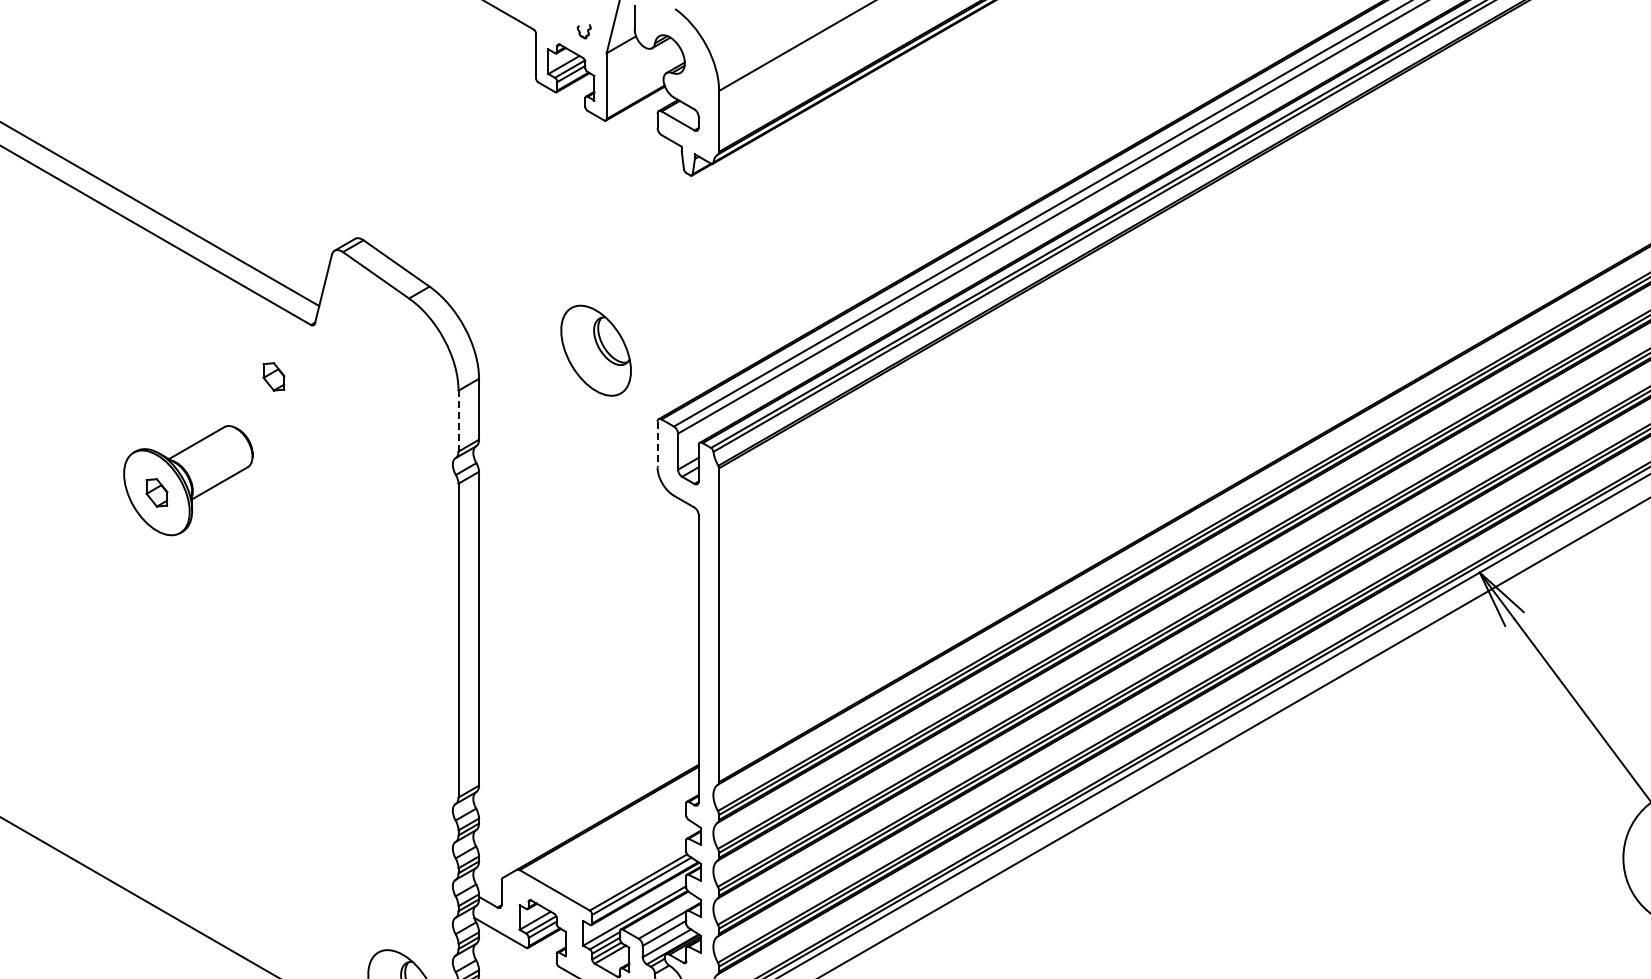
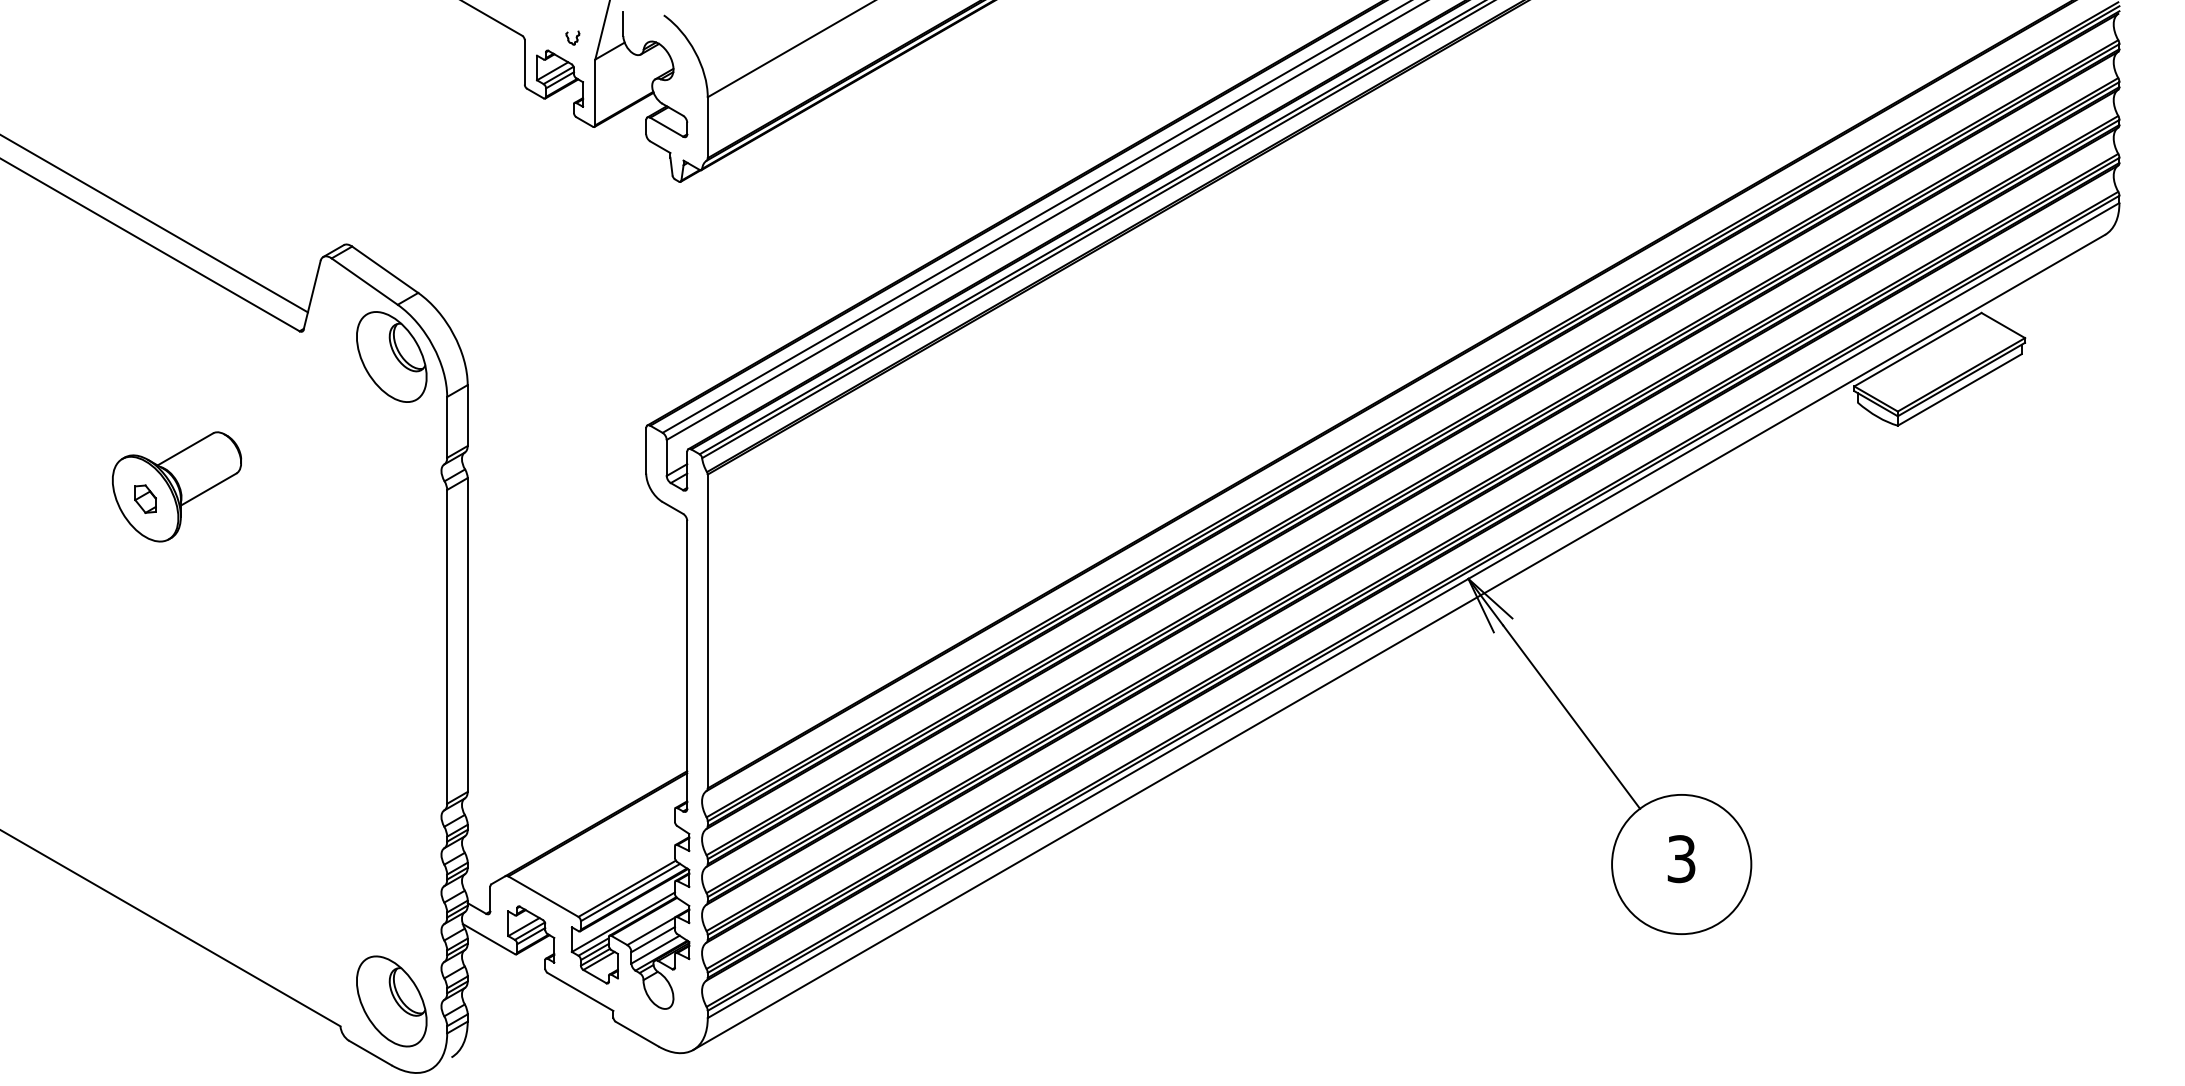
part: (595, 350) -> (391, 356), moved
part: (273, 376) -> (262, 382), removed
line: (458, 420) -> (447, 426), dashed -> solid
line: (657, 444) -> (646, 450), dashed -> solid

